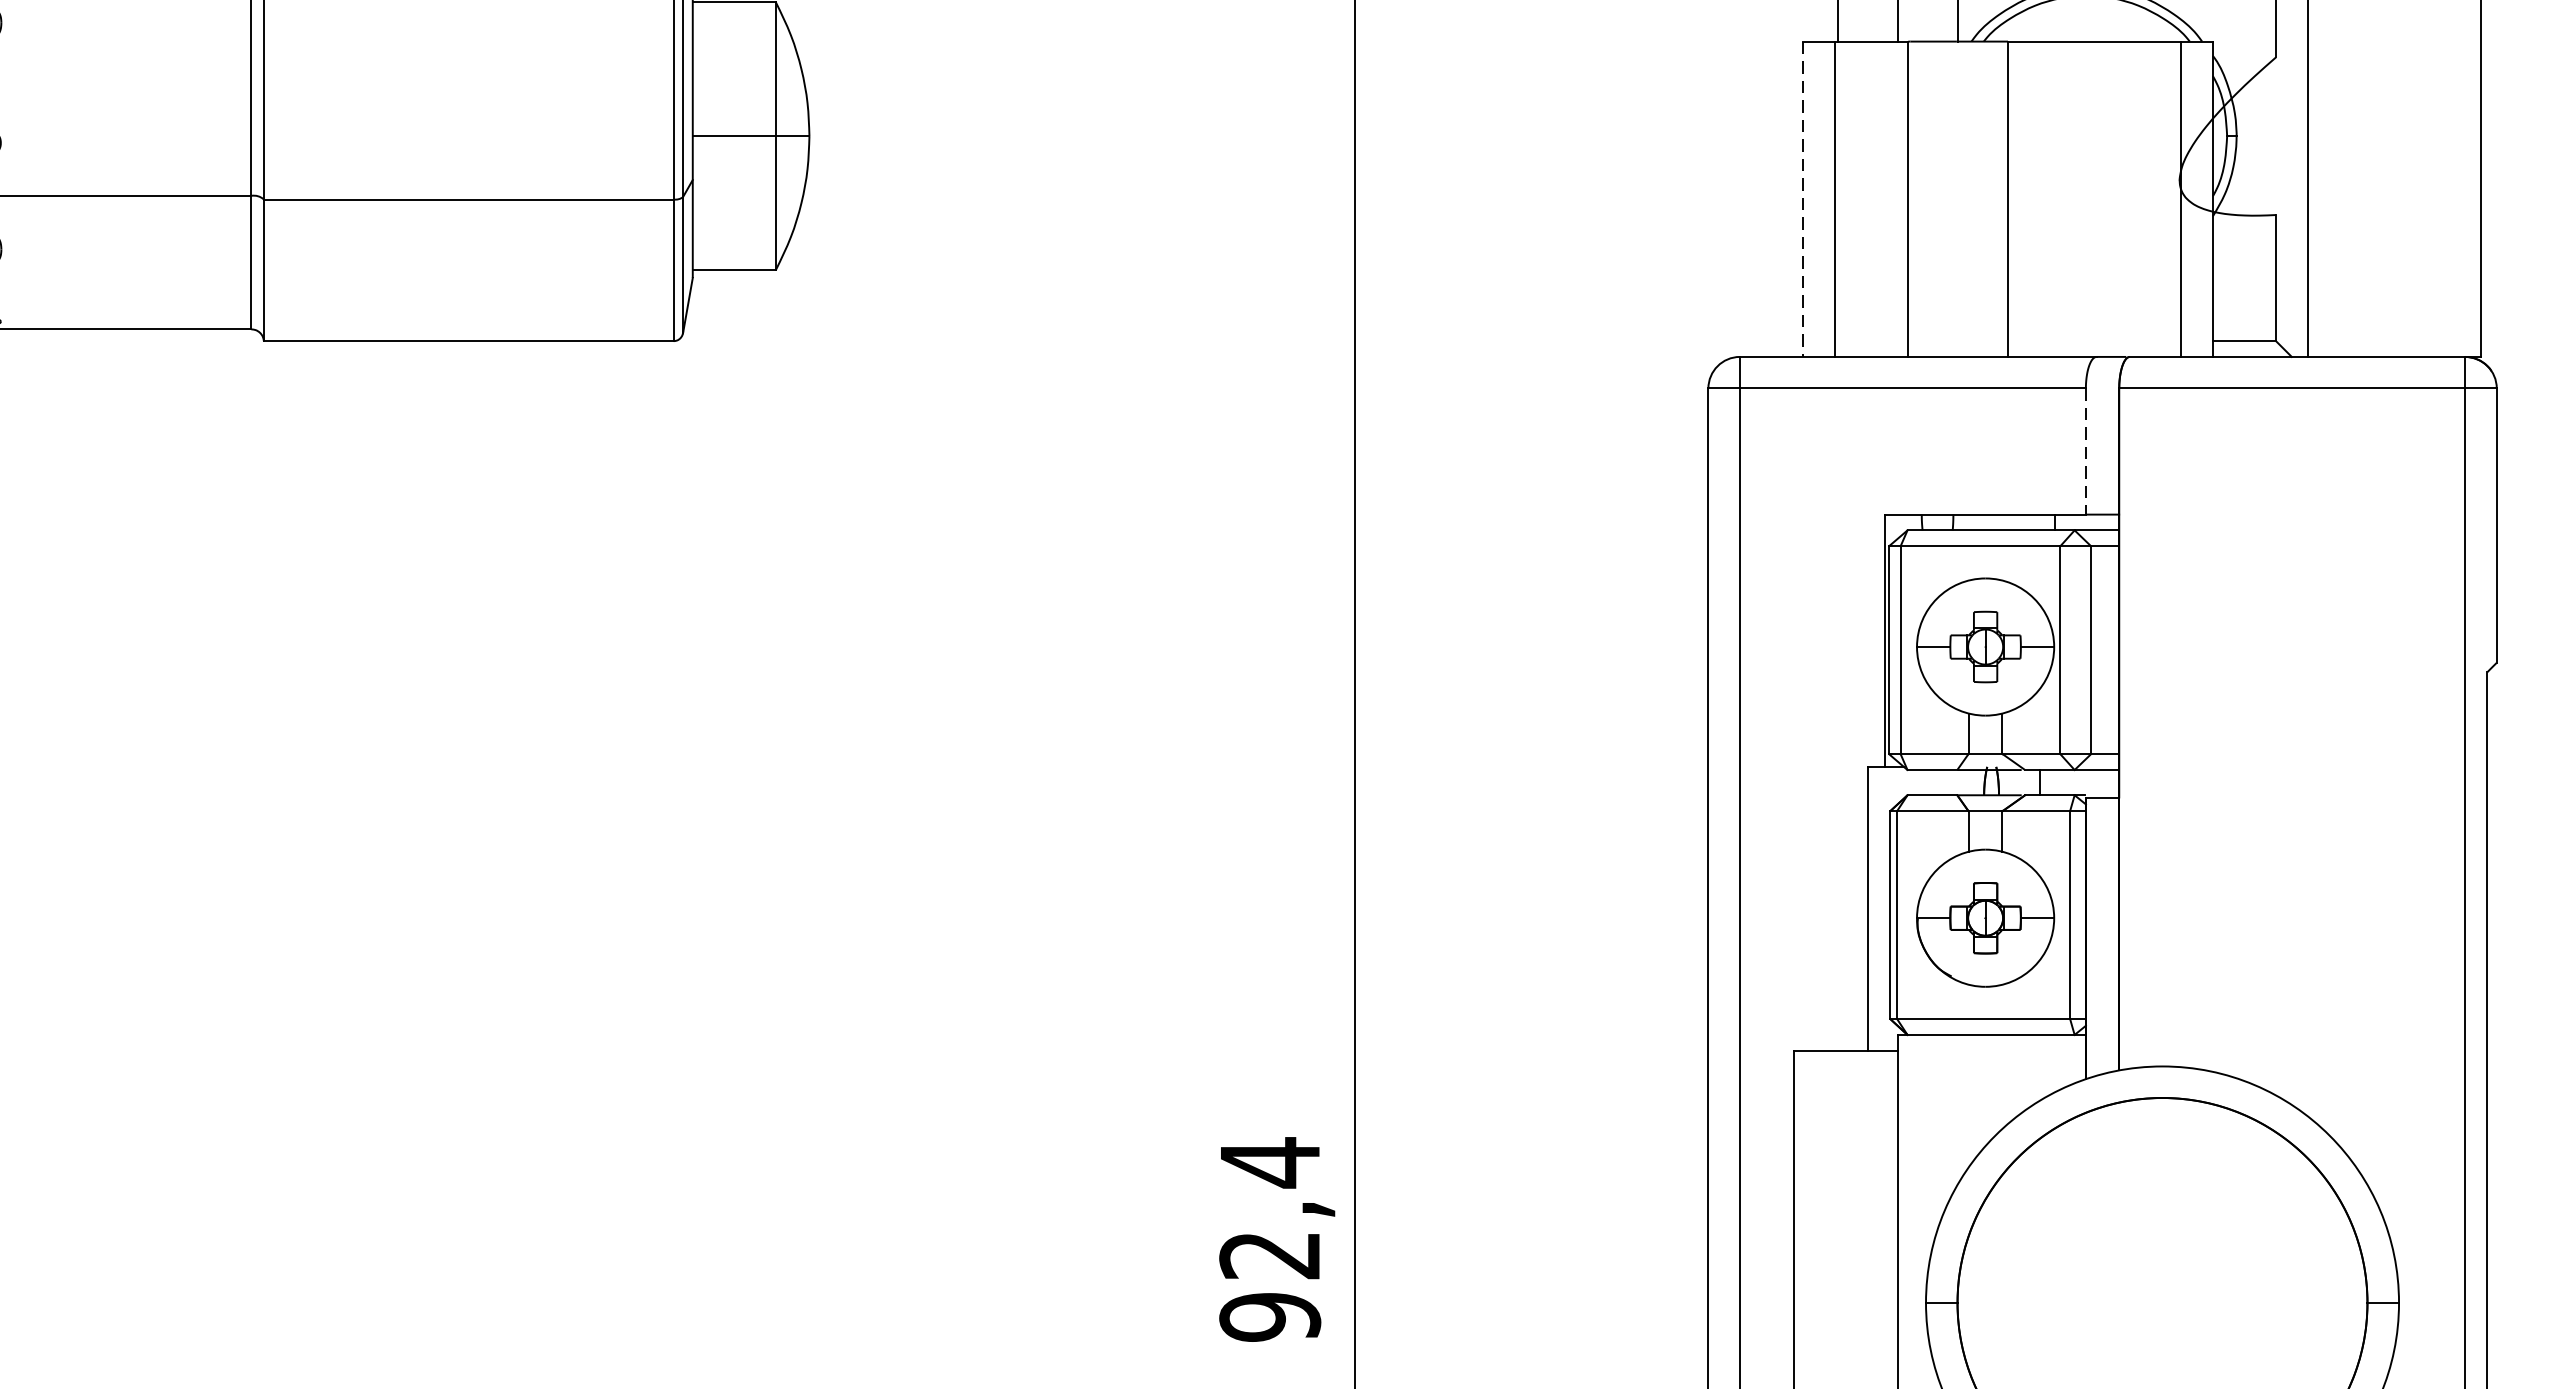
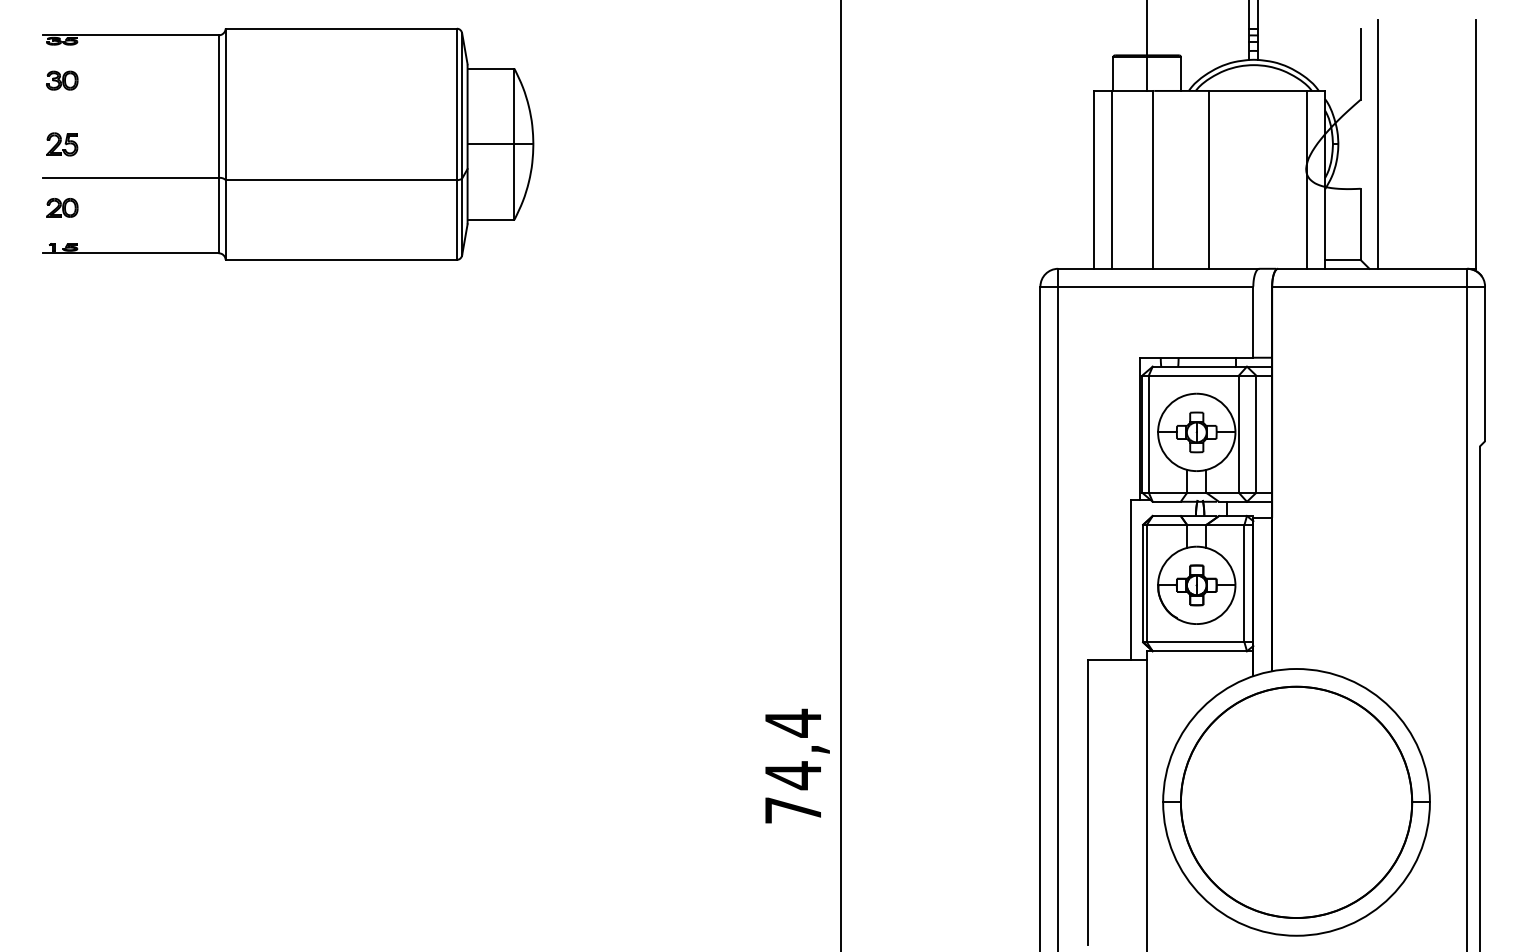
line: (1802, 198) -> (1093, 179), dashed -> solid
line: (2086, 452) -> (1253, 322), dashed -> solid
text: (1270, 1285) -> (793, 792), 92,4 -> 74,4

